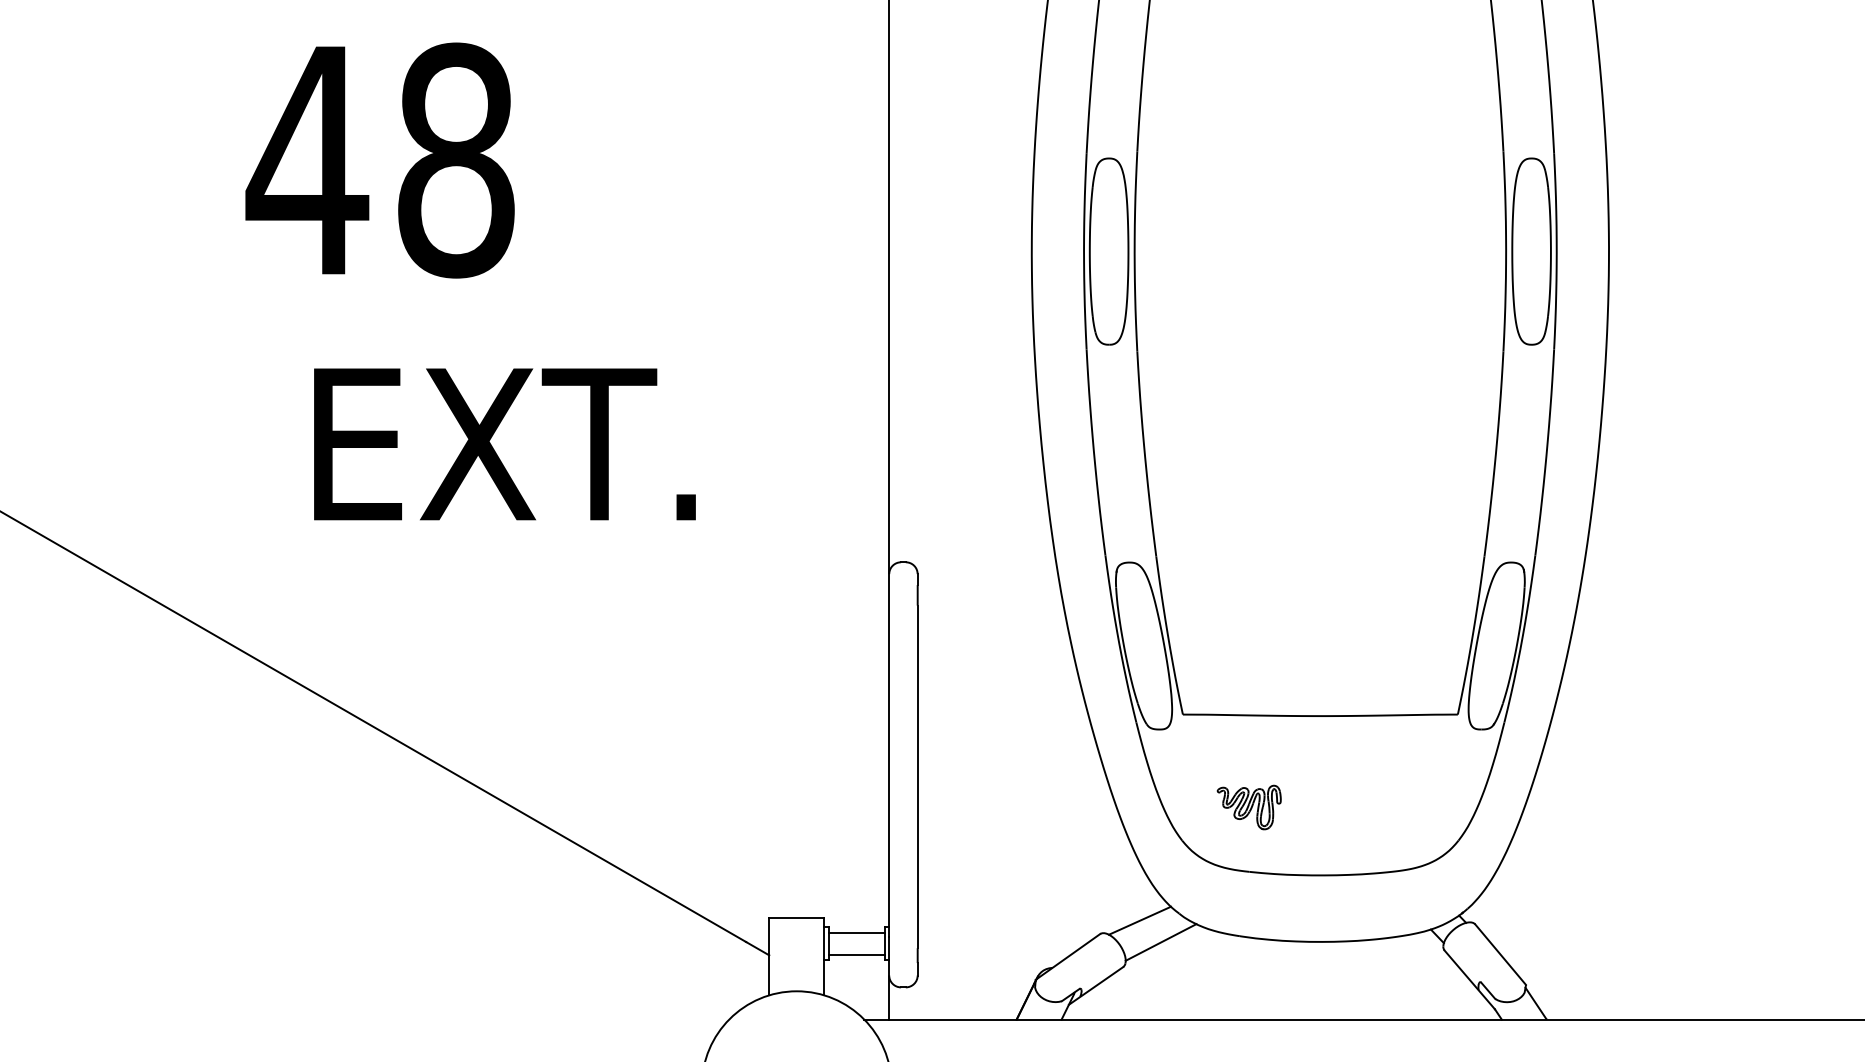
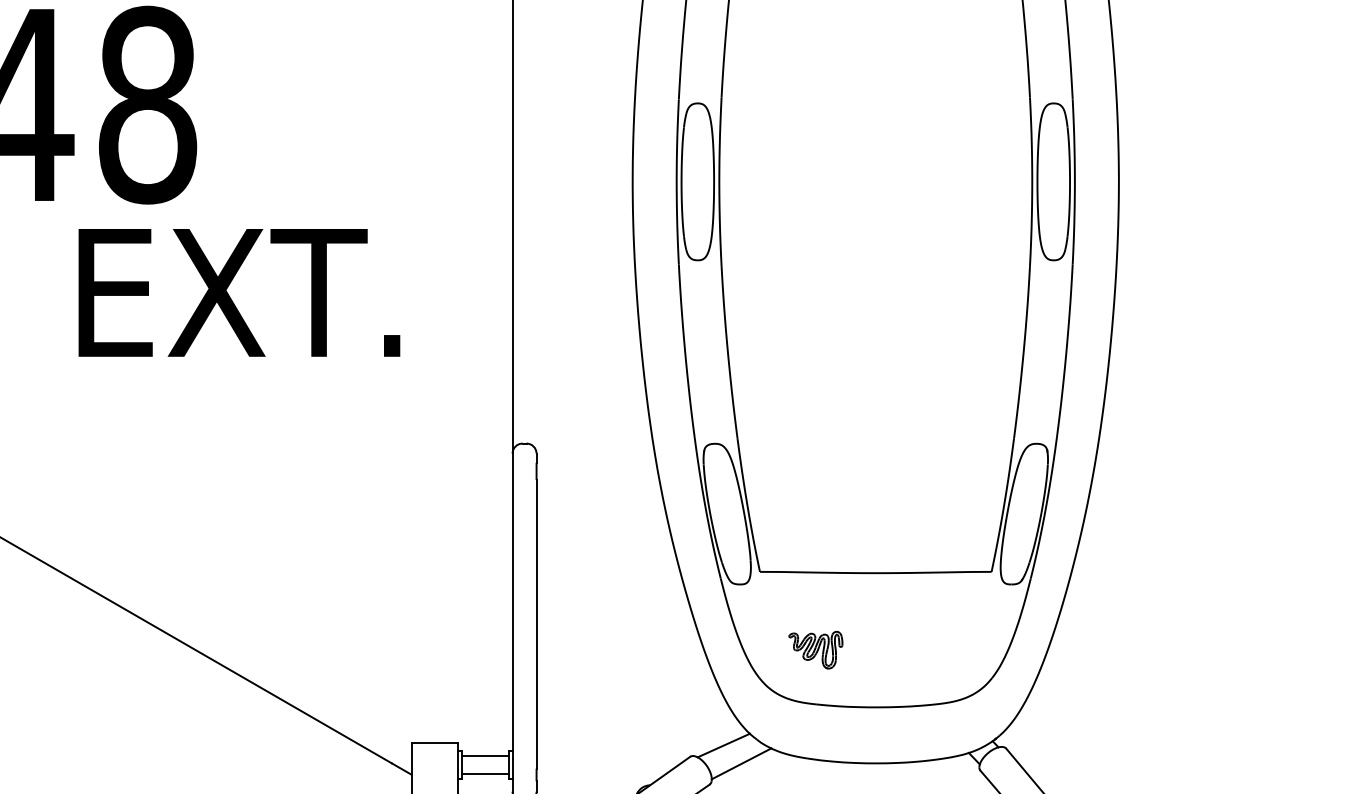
text: (504, 444) -> (239, 292), moved

